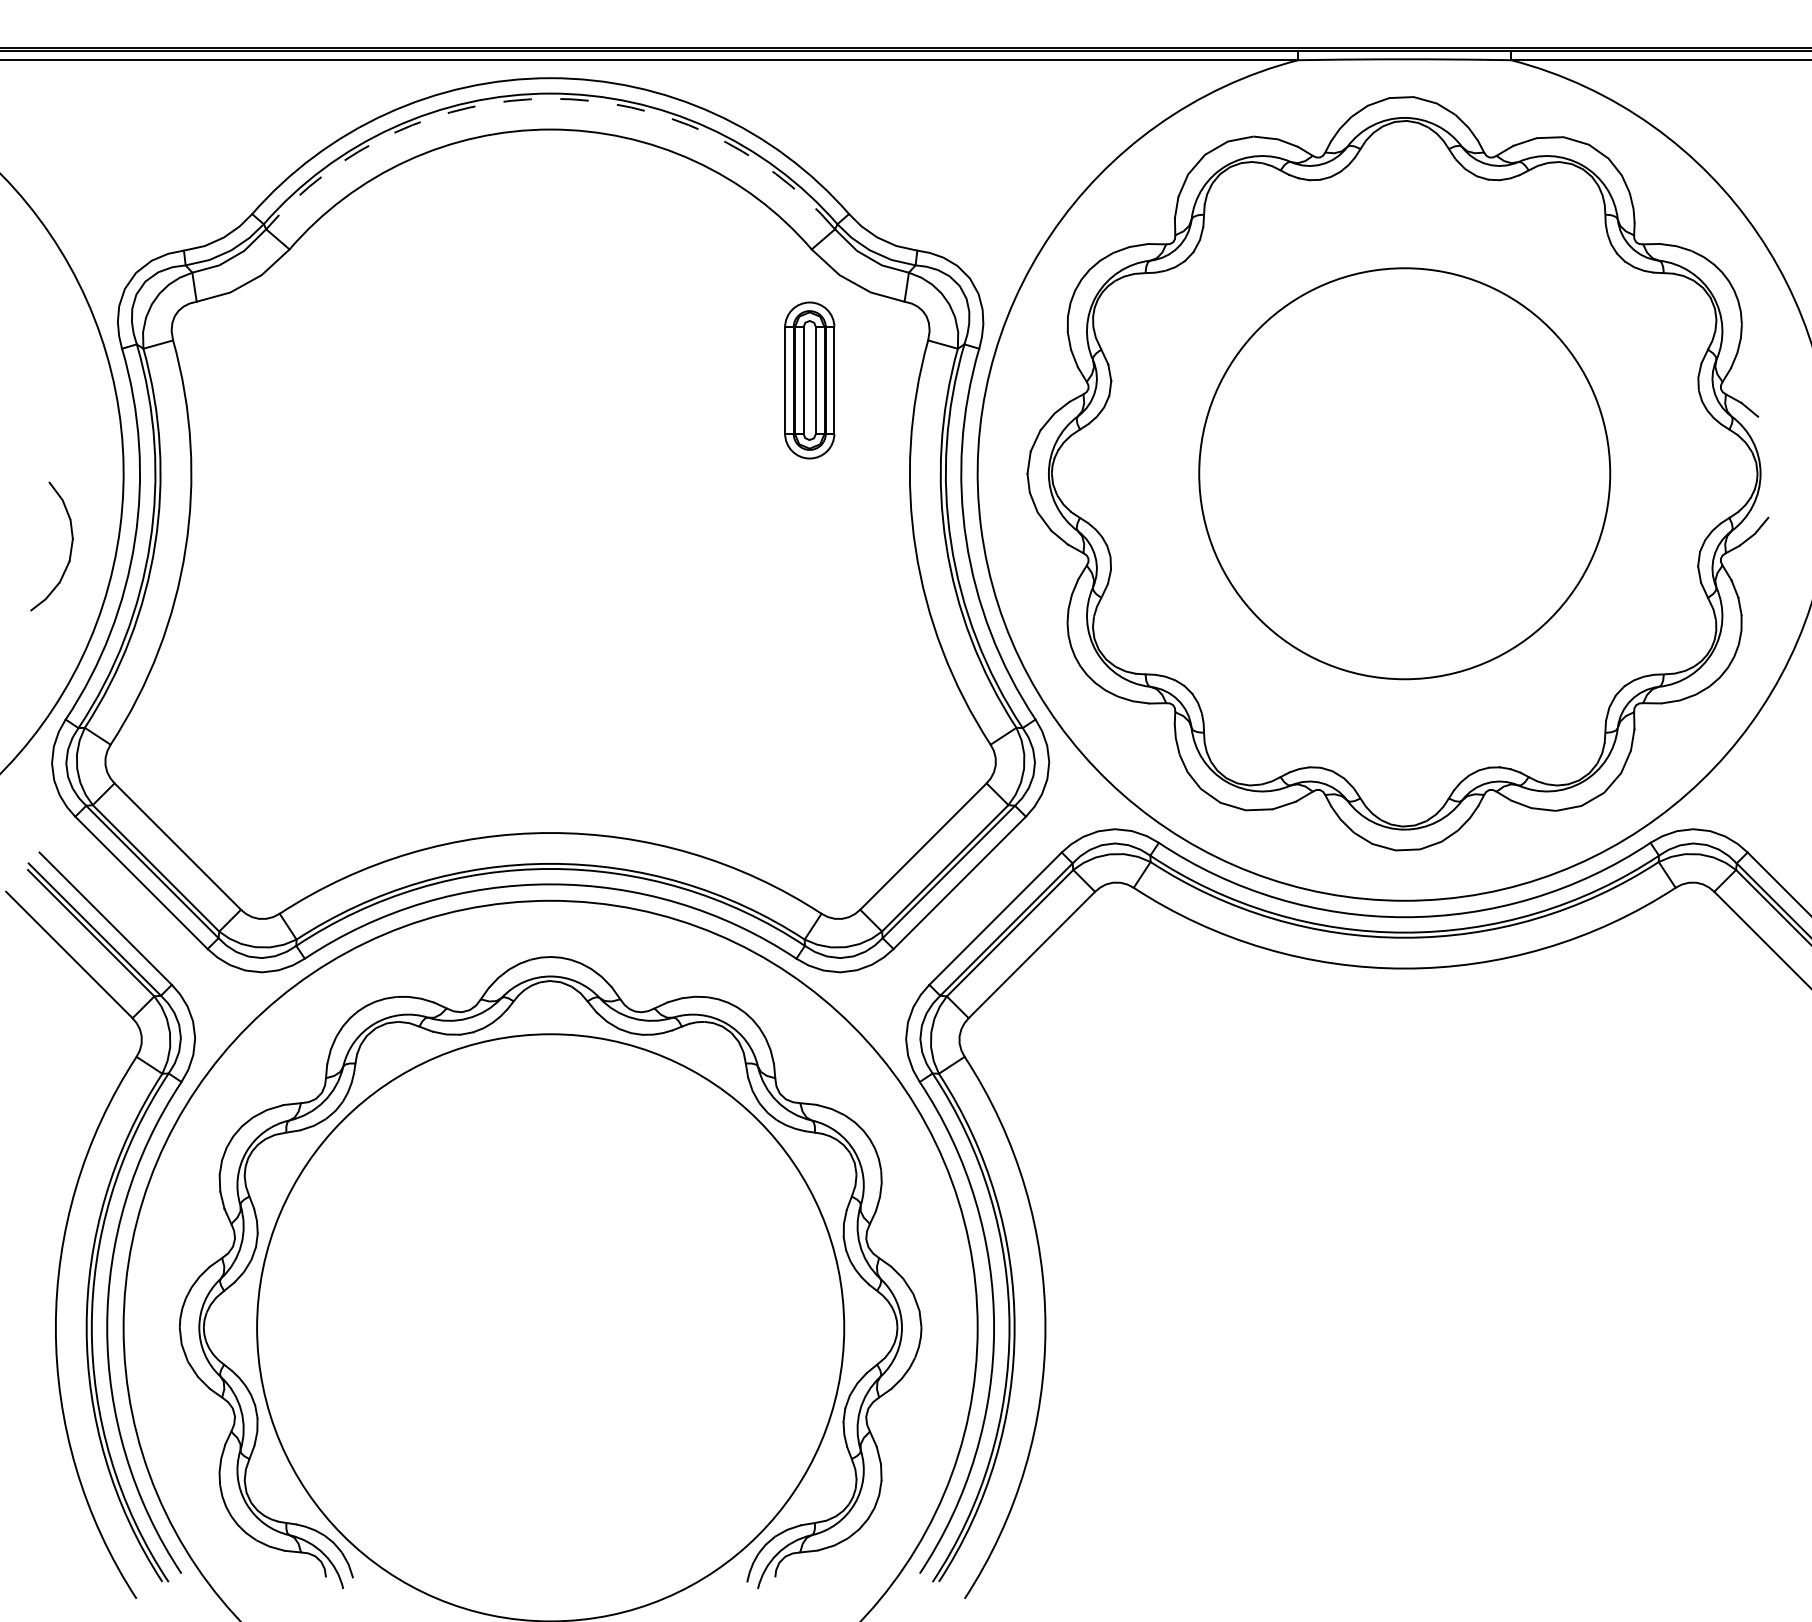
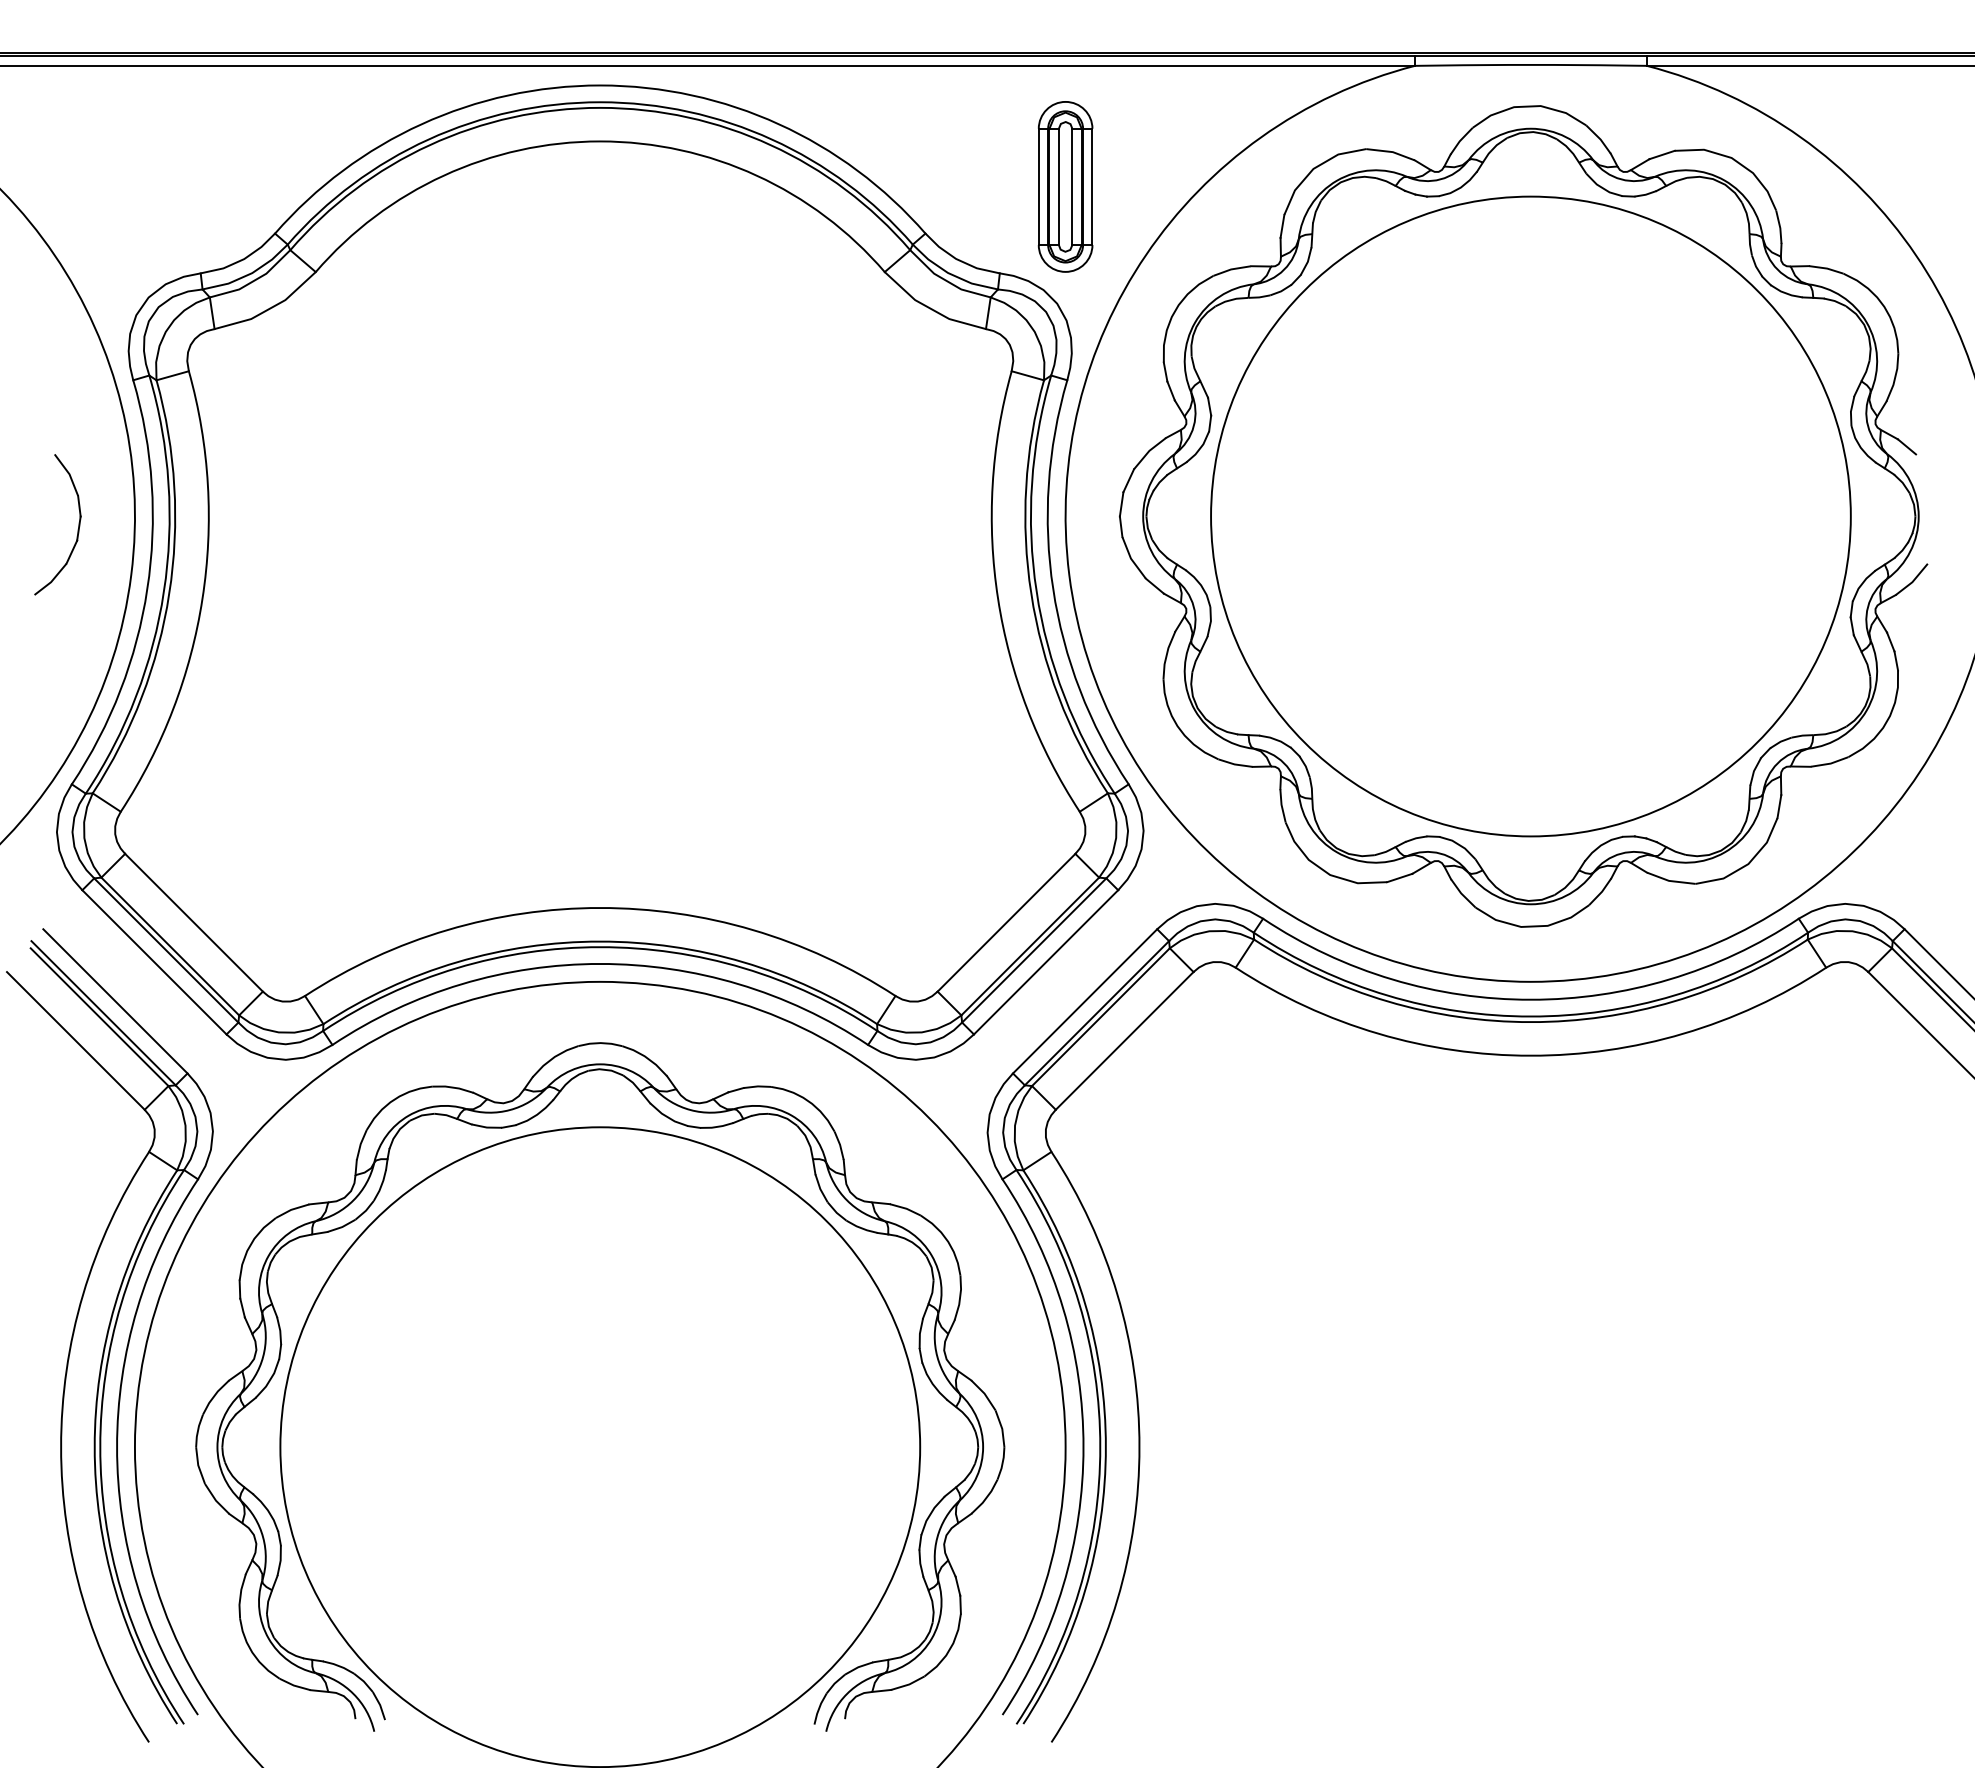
arc: (550, 98) -> (600, 107), dashed -> solid
part: (809, 380) -> (1065, 186), moved
circle: (1404, 473) -> (1530, 516), size x1.43
part: (69, 550) -> (77, 529), moved

